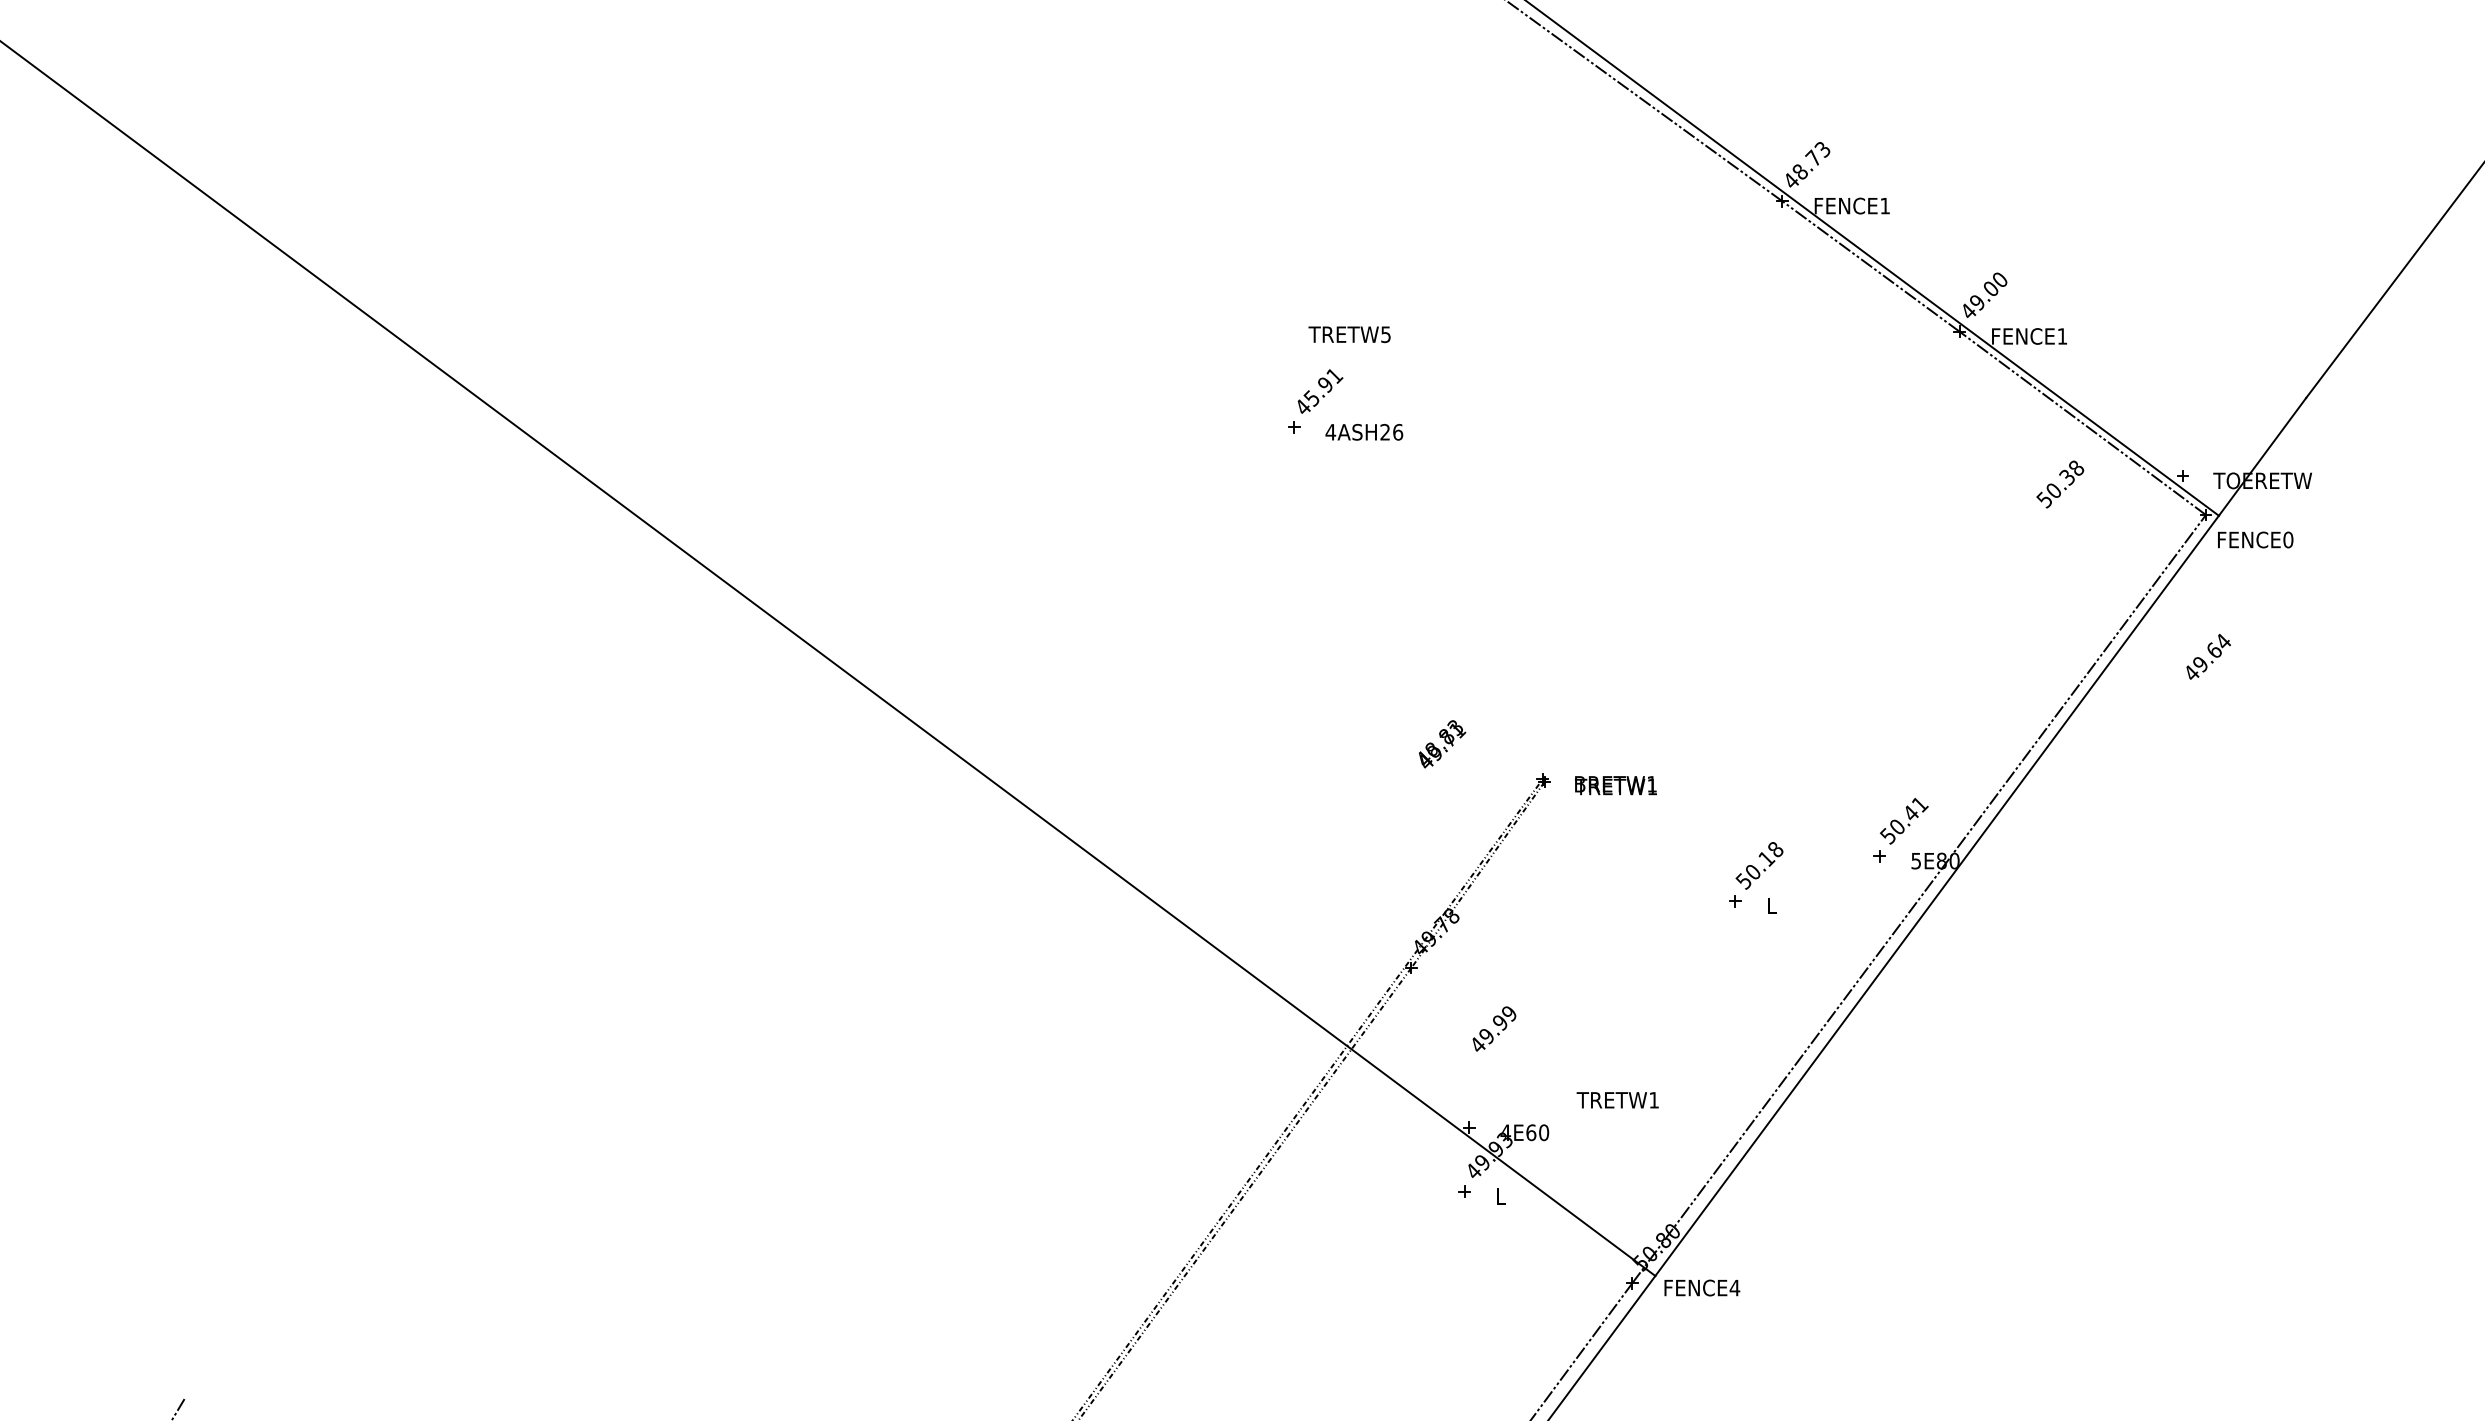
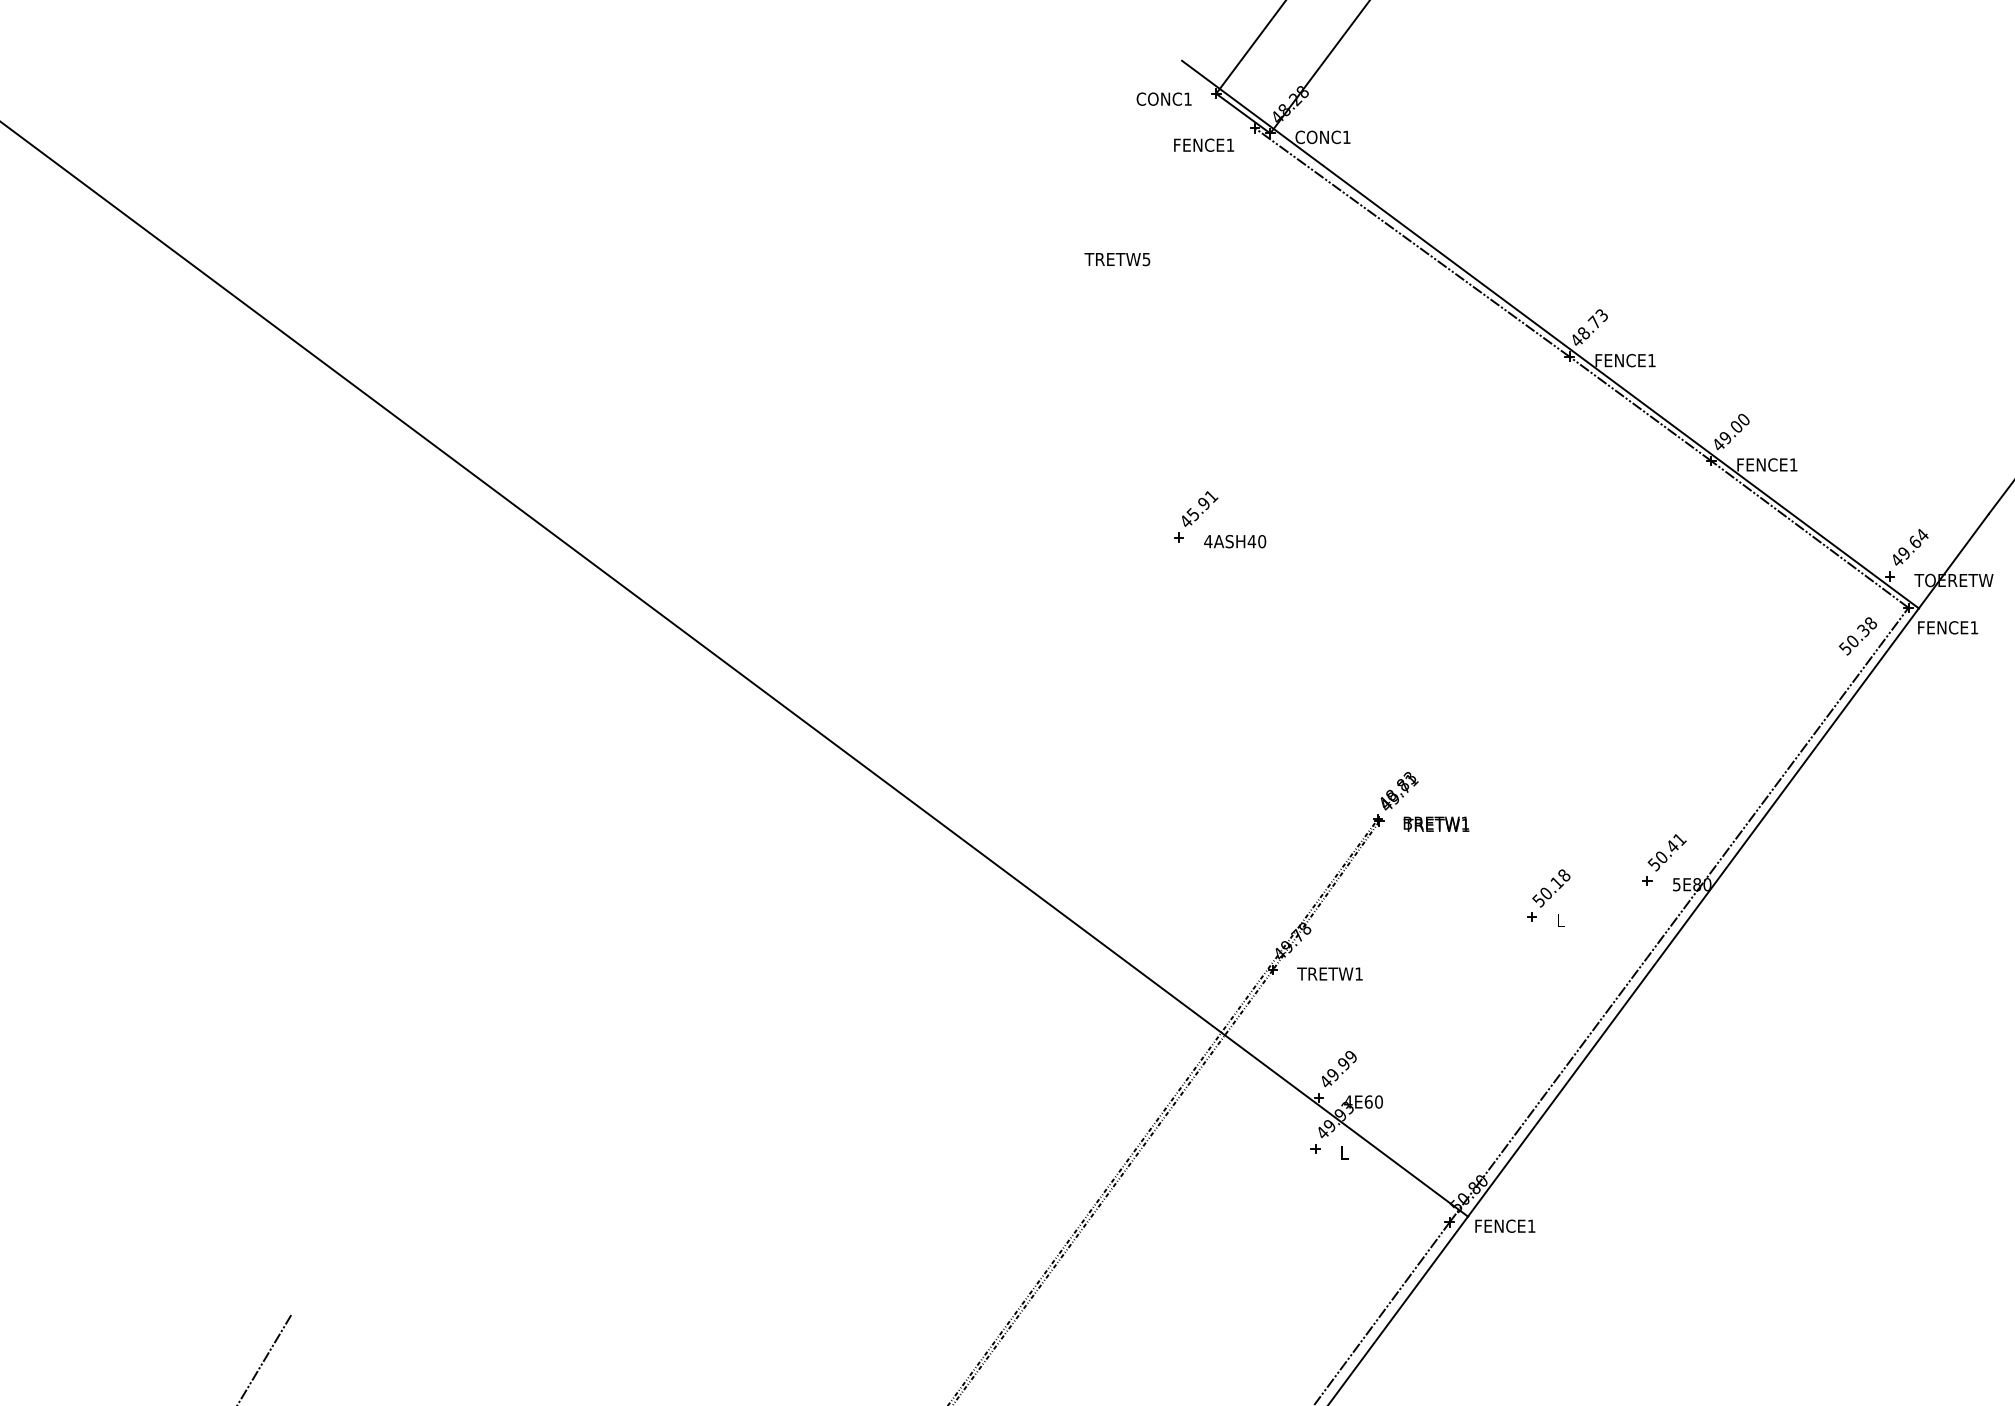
text: (1349, 334) -> (1117, 259), moved
text: (1390, 432) -> (1256, 541), 4ASH26 -> 4ASH40
text: (2059, 484) -> (1857, 636), moved
text: (2288, 539) -> (1974, 627), FENCE0 -> FENCE1
text: (2208, 657) -> (1910, 547), moved
text: (1442, 744) -> (1399, 791), moved
text: (1494, 1029) -> (1339, 1069), moved
text: (1617, 1099) -> (1329, 973), moved
text: (1734, 1287) -> (1531, 1225), FENCE4 -> FENCE1

